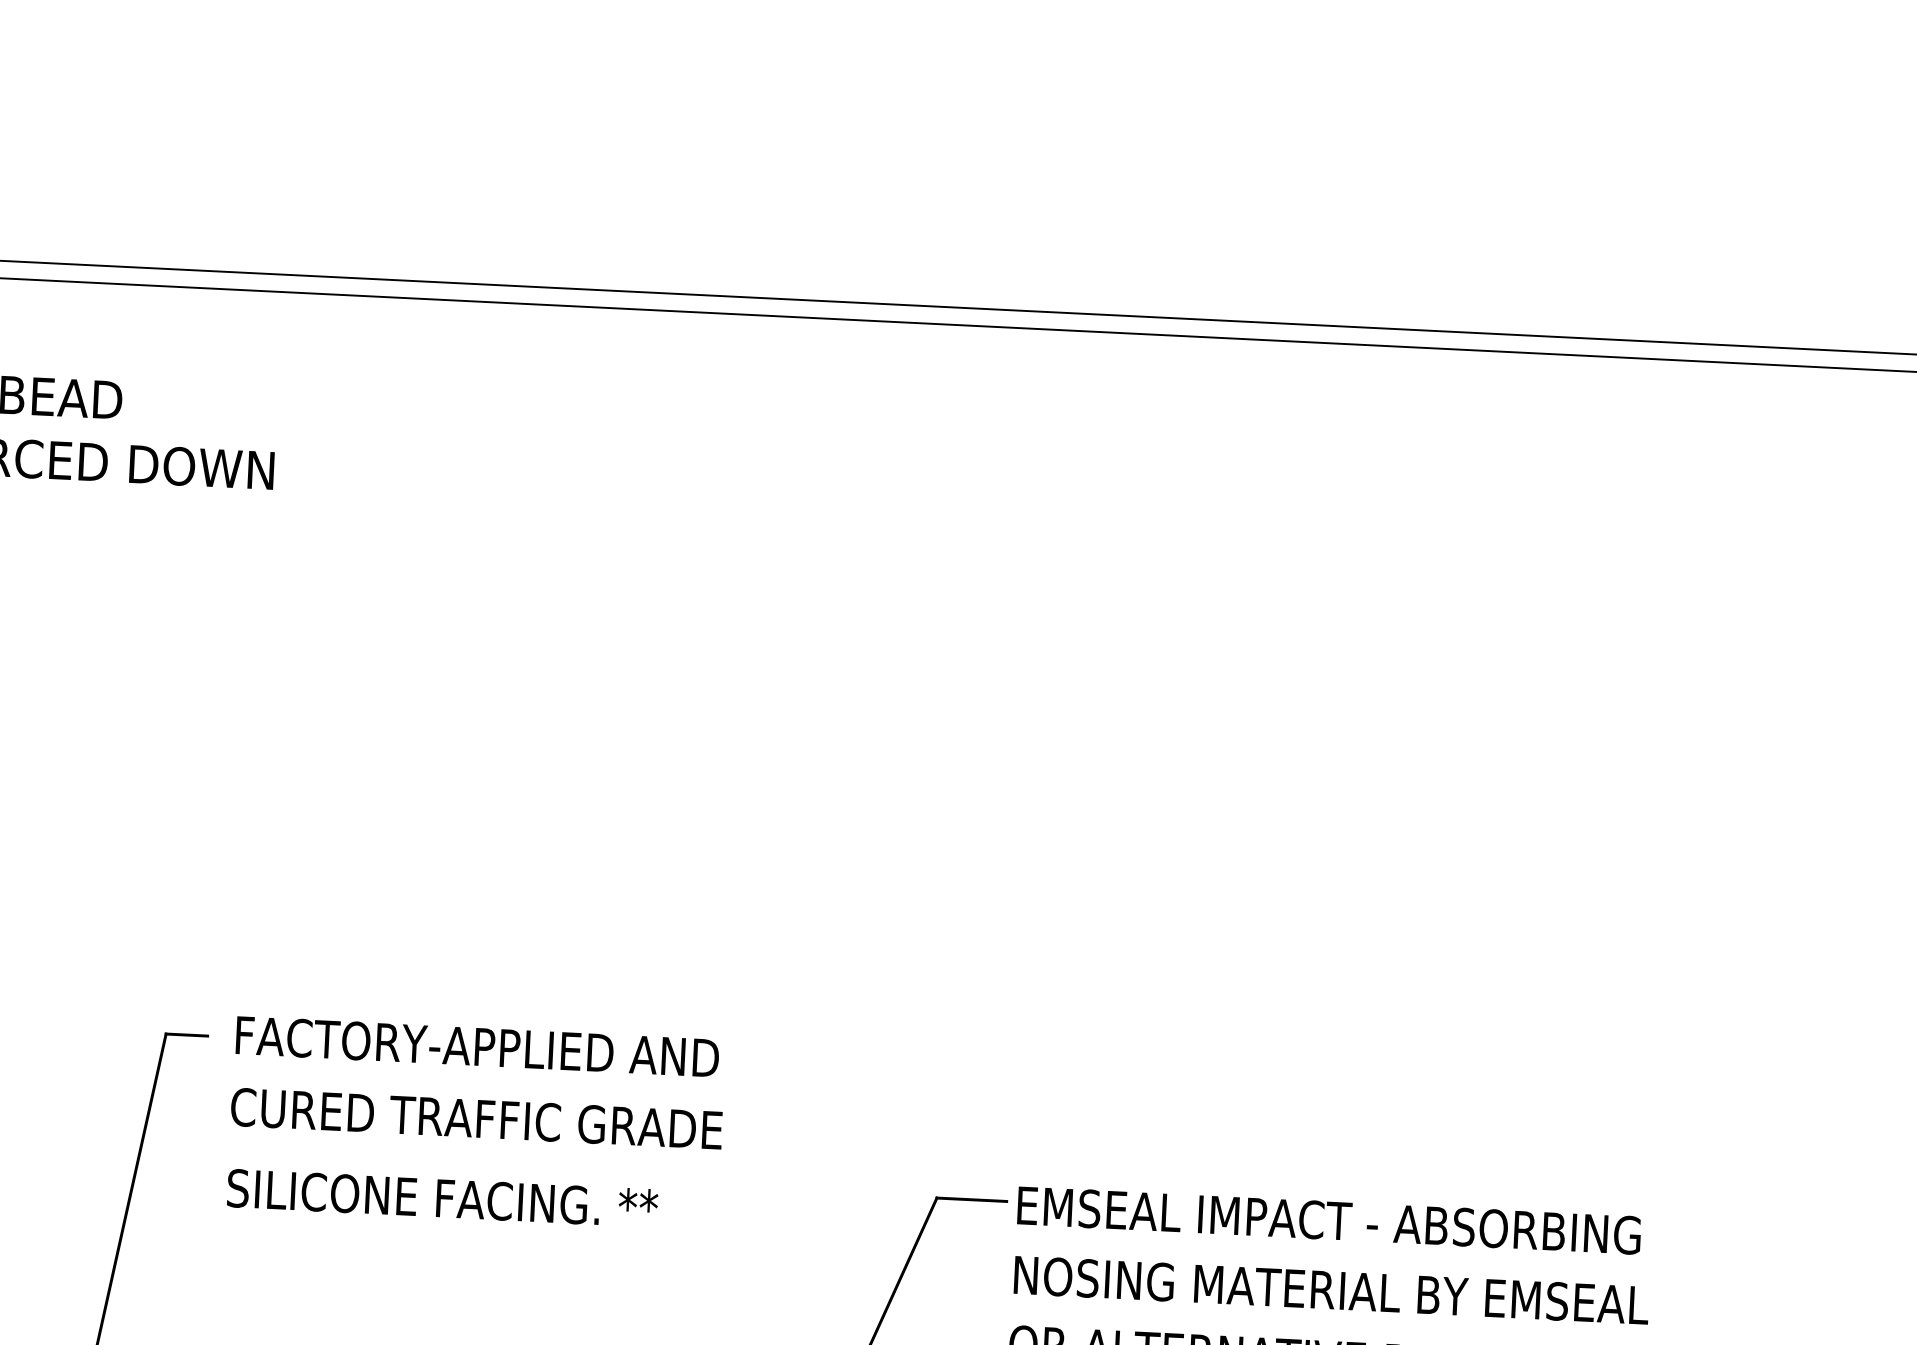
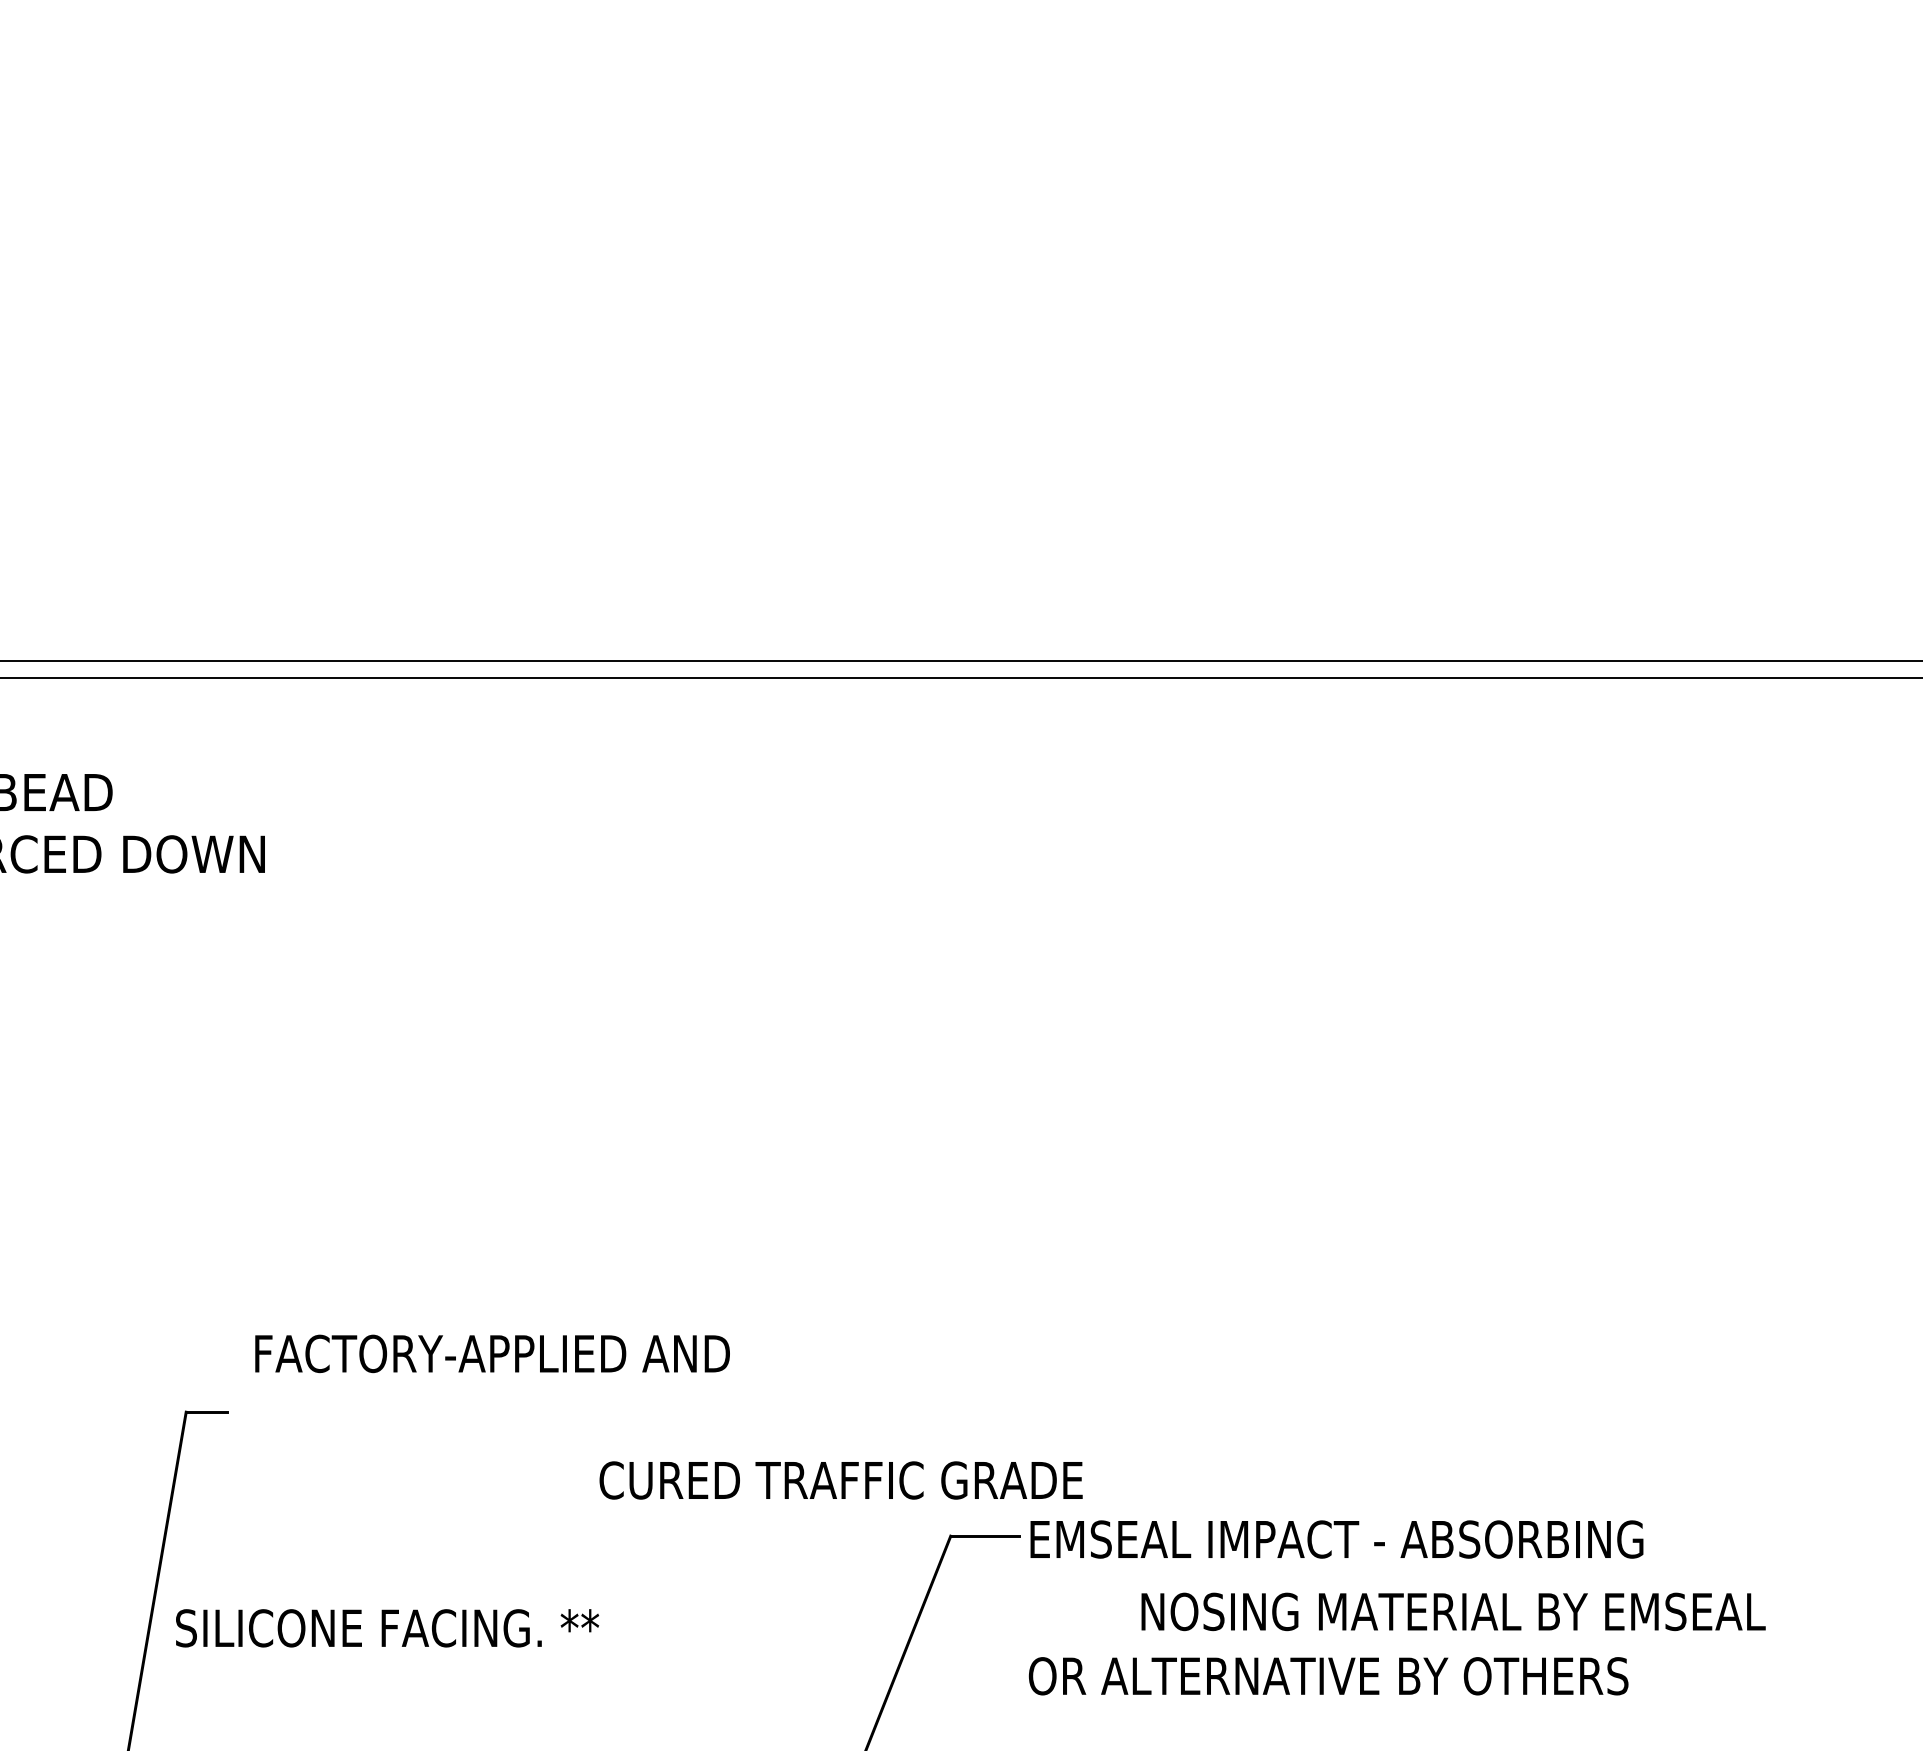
text: (477, 1046) -> (492, 1353), moved
text: (476, 1118) -> (840, 1480), moved
text: (442, 1198) -> (387, 1628), moved
text: (1331, 1289) -> (1453, 1611), moved

